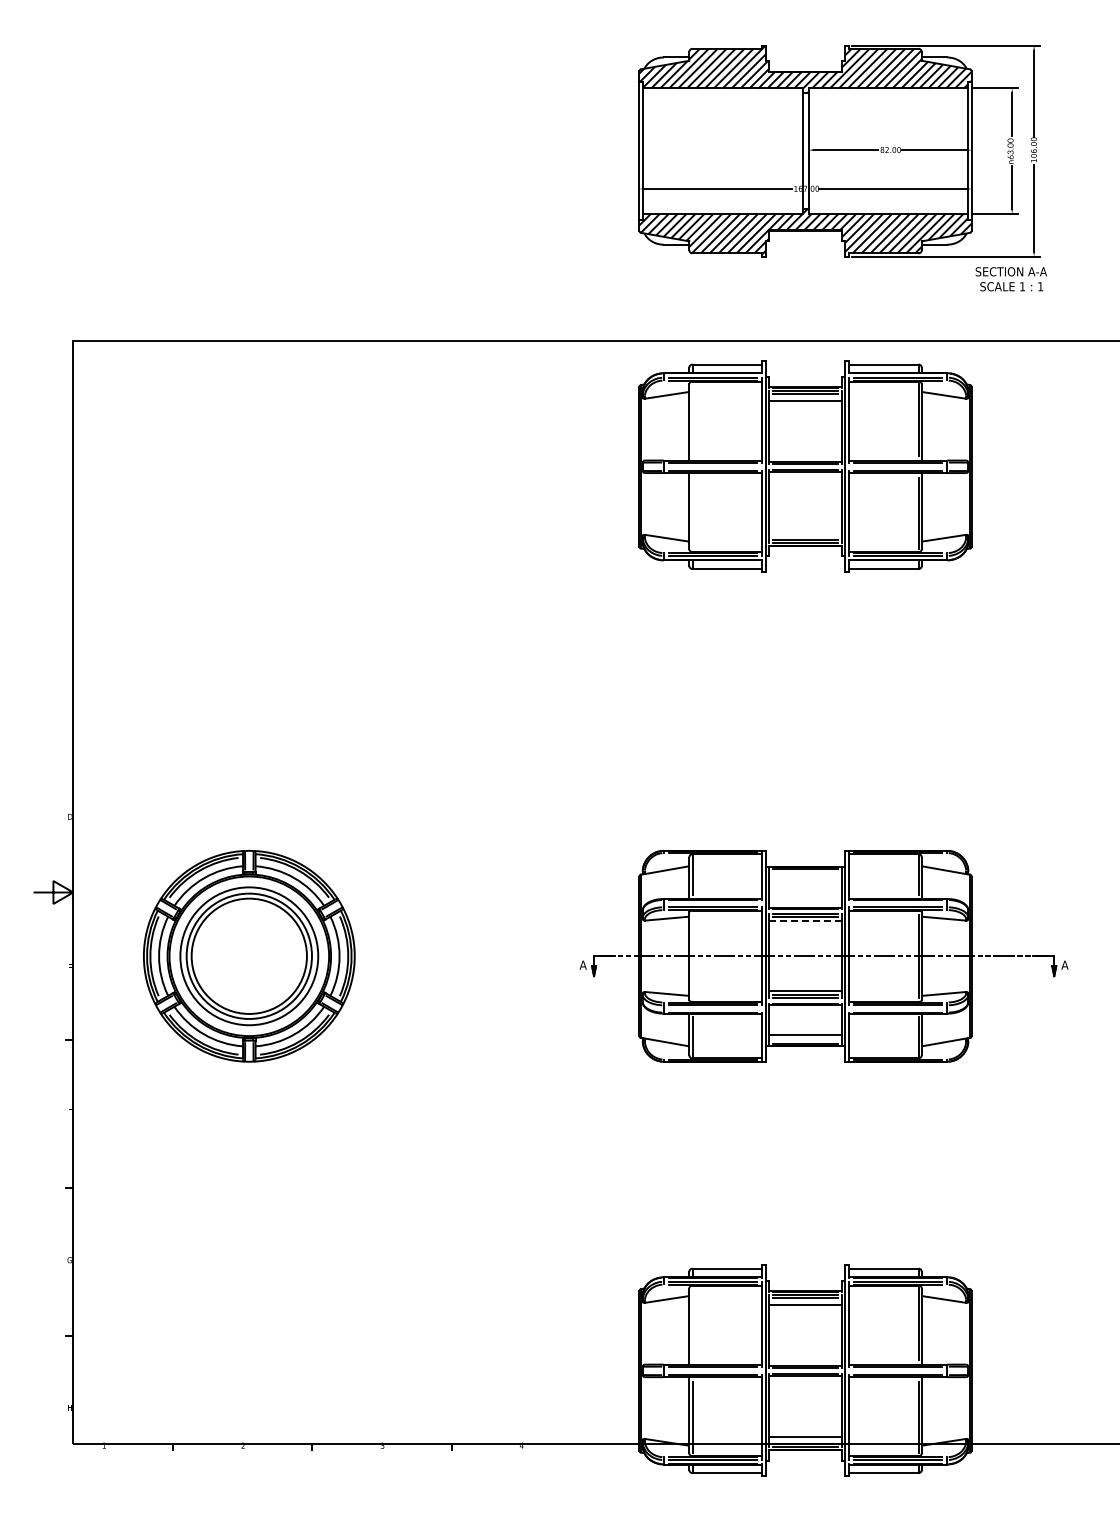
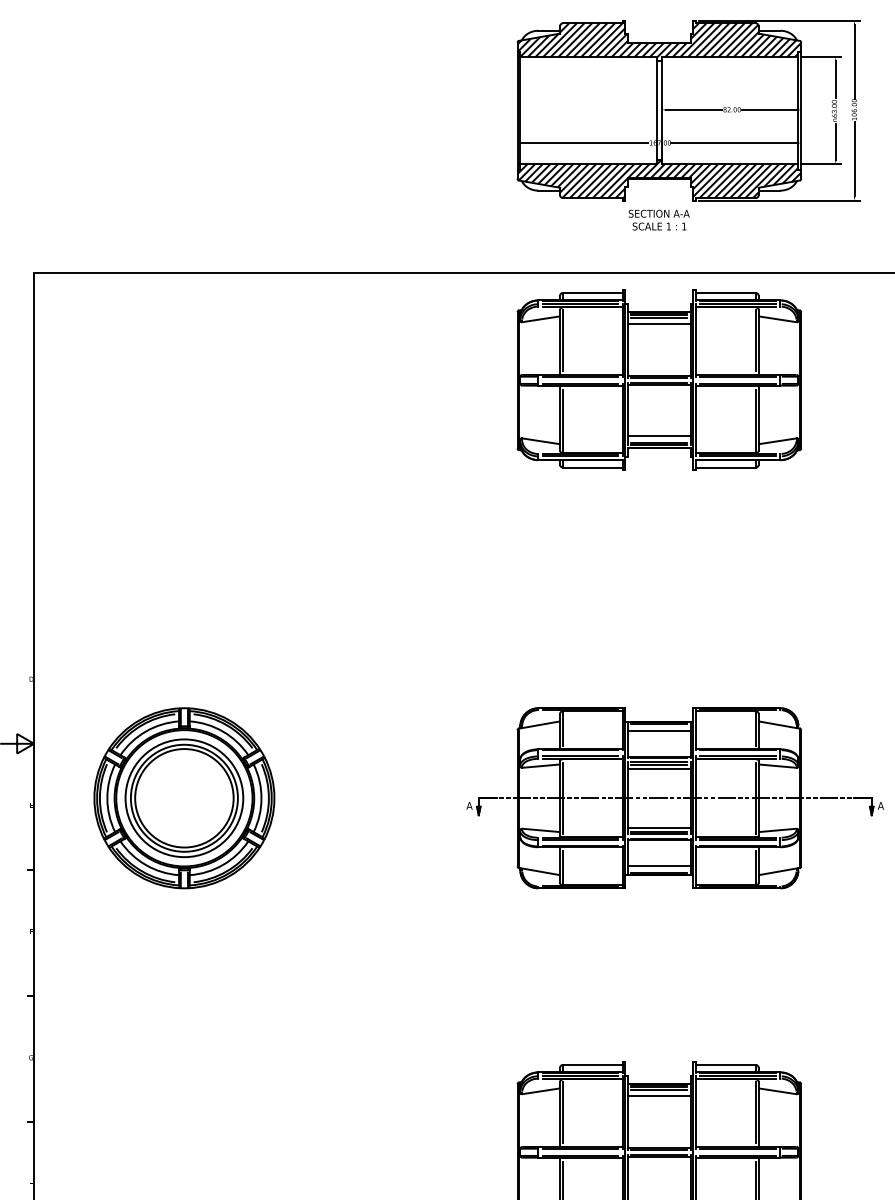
text: (1010, 279) -> (658, 220), moved
line: (692, 419) -> (562, 339), added
line: (692, 513) -> (562, 420), added
line: (805, 532) -> (659, 436), added
line: (805, 877) -> (659, 730), added
line: (805, 921) -> (659, 768), dashed -> solid
line: (692, 955) -> (562, 797), added
line: (692, 1323) -> (562, 1111), added

